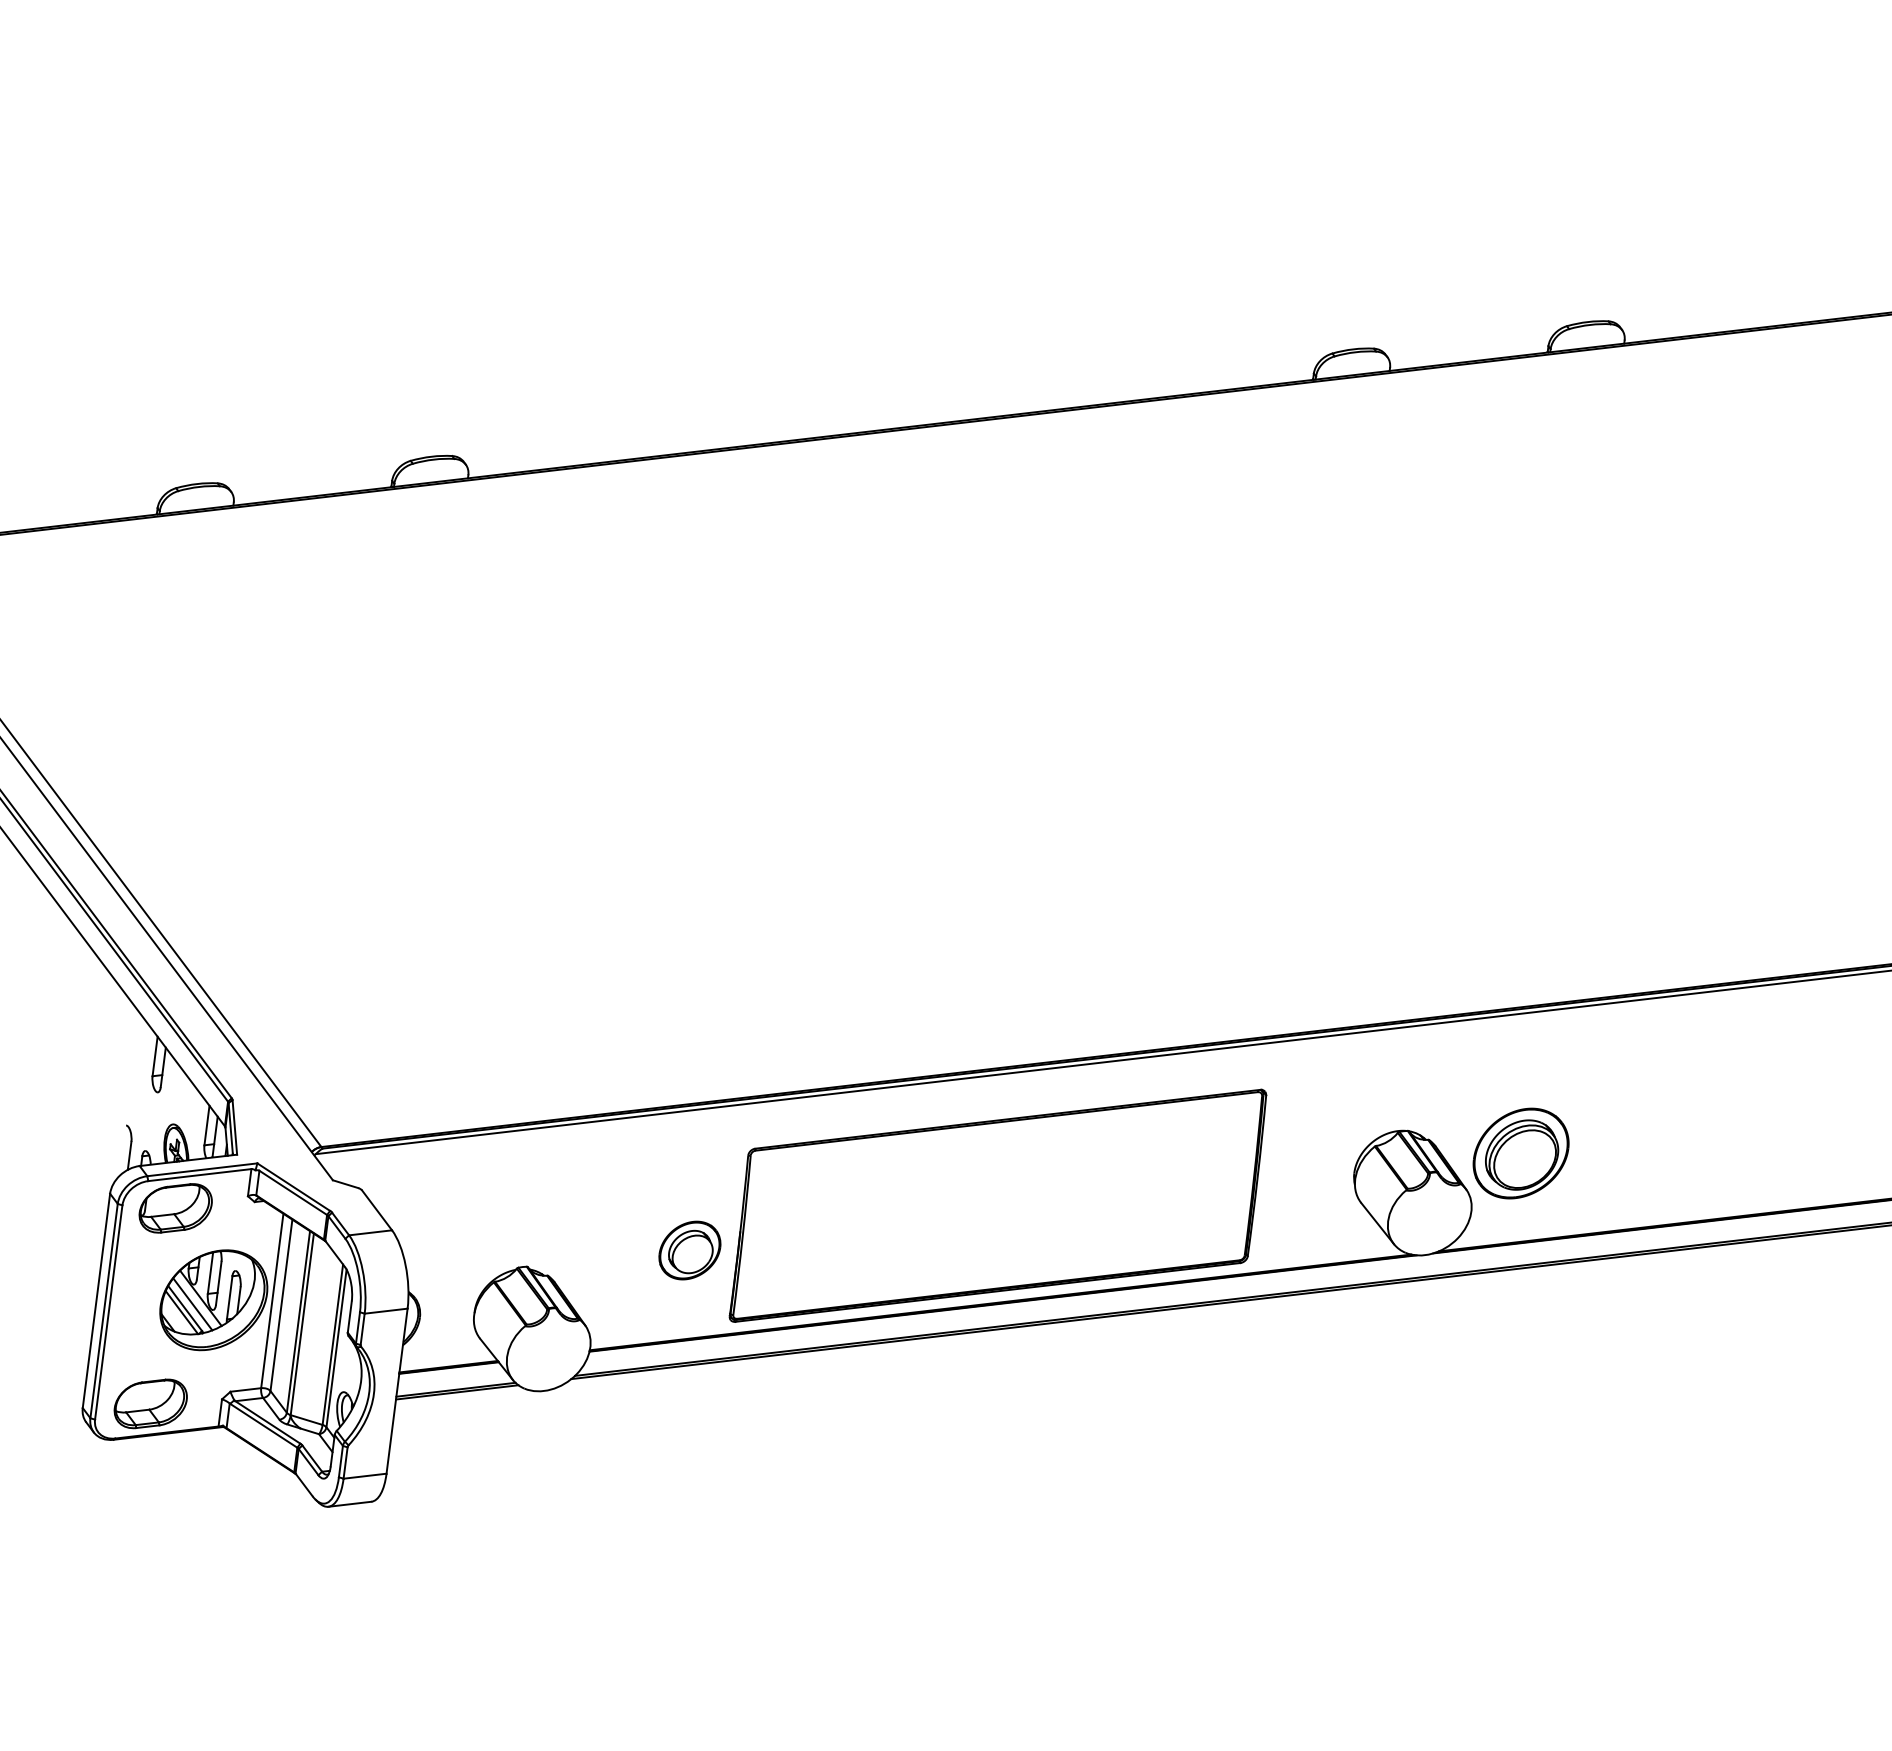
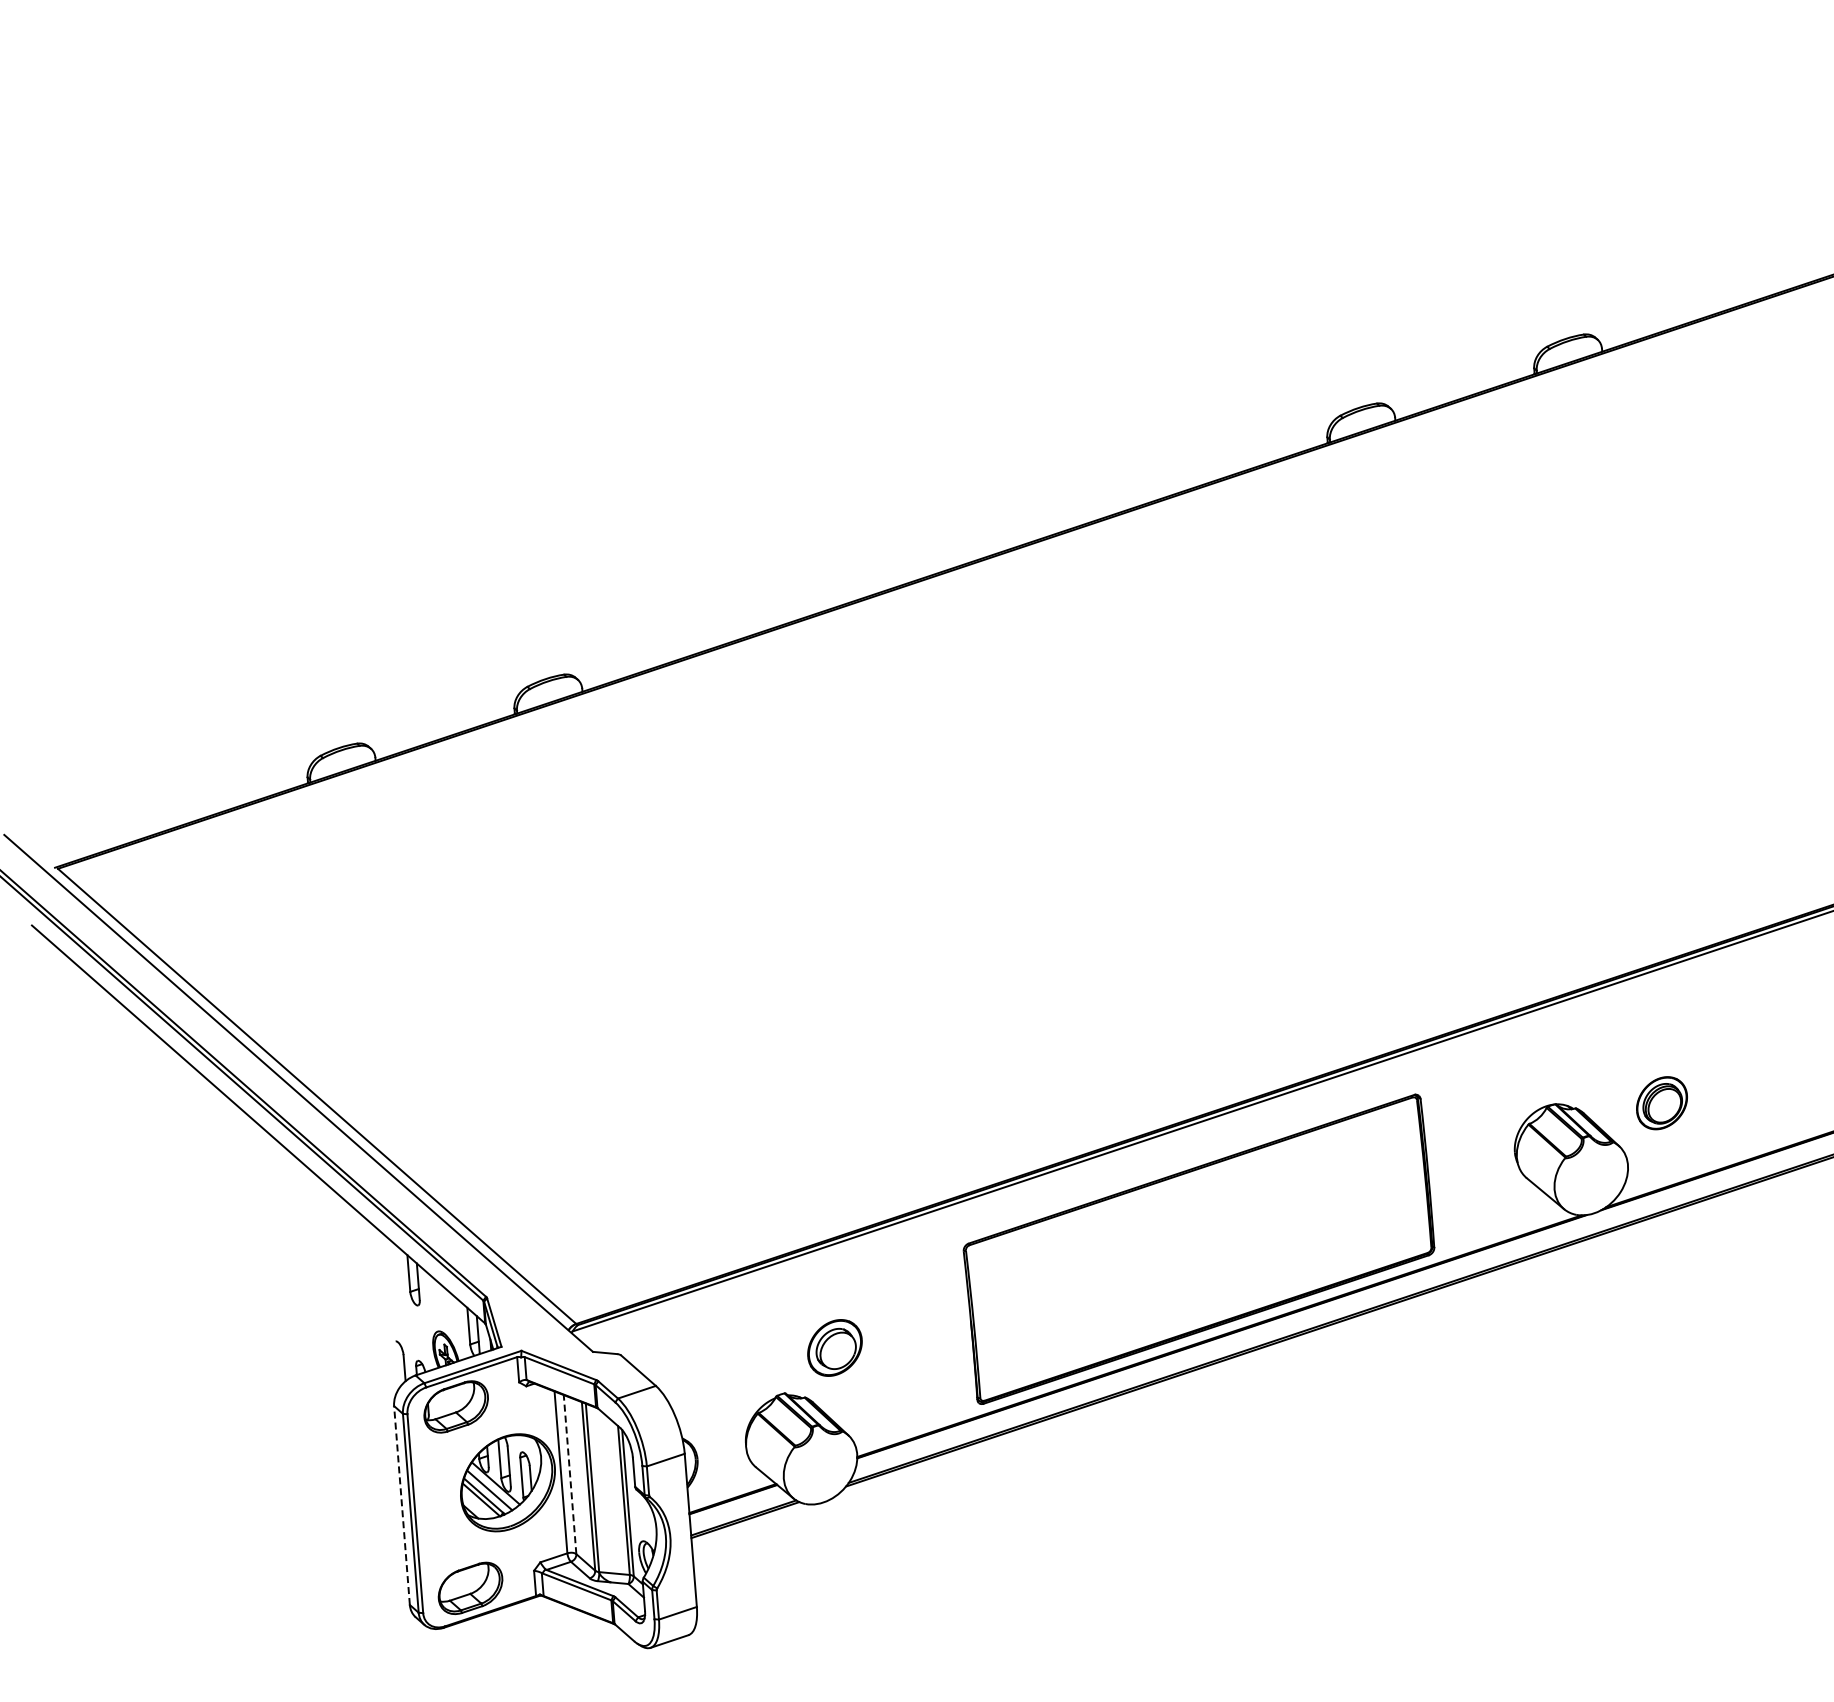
part: (1520, 1152) -> (1661, 1102), size x0.6
part: (689, 1249) -> (834, 1347), moved
line: (96, 1300) -> (402, 1505), solid -> dashed
line: (281, 1305) -> (570, 1474), solid -> dashed

